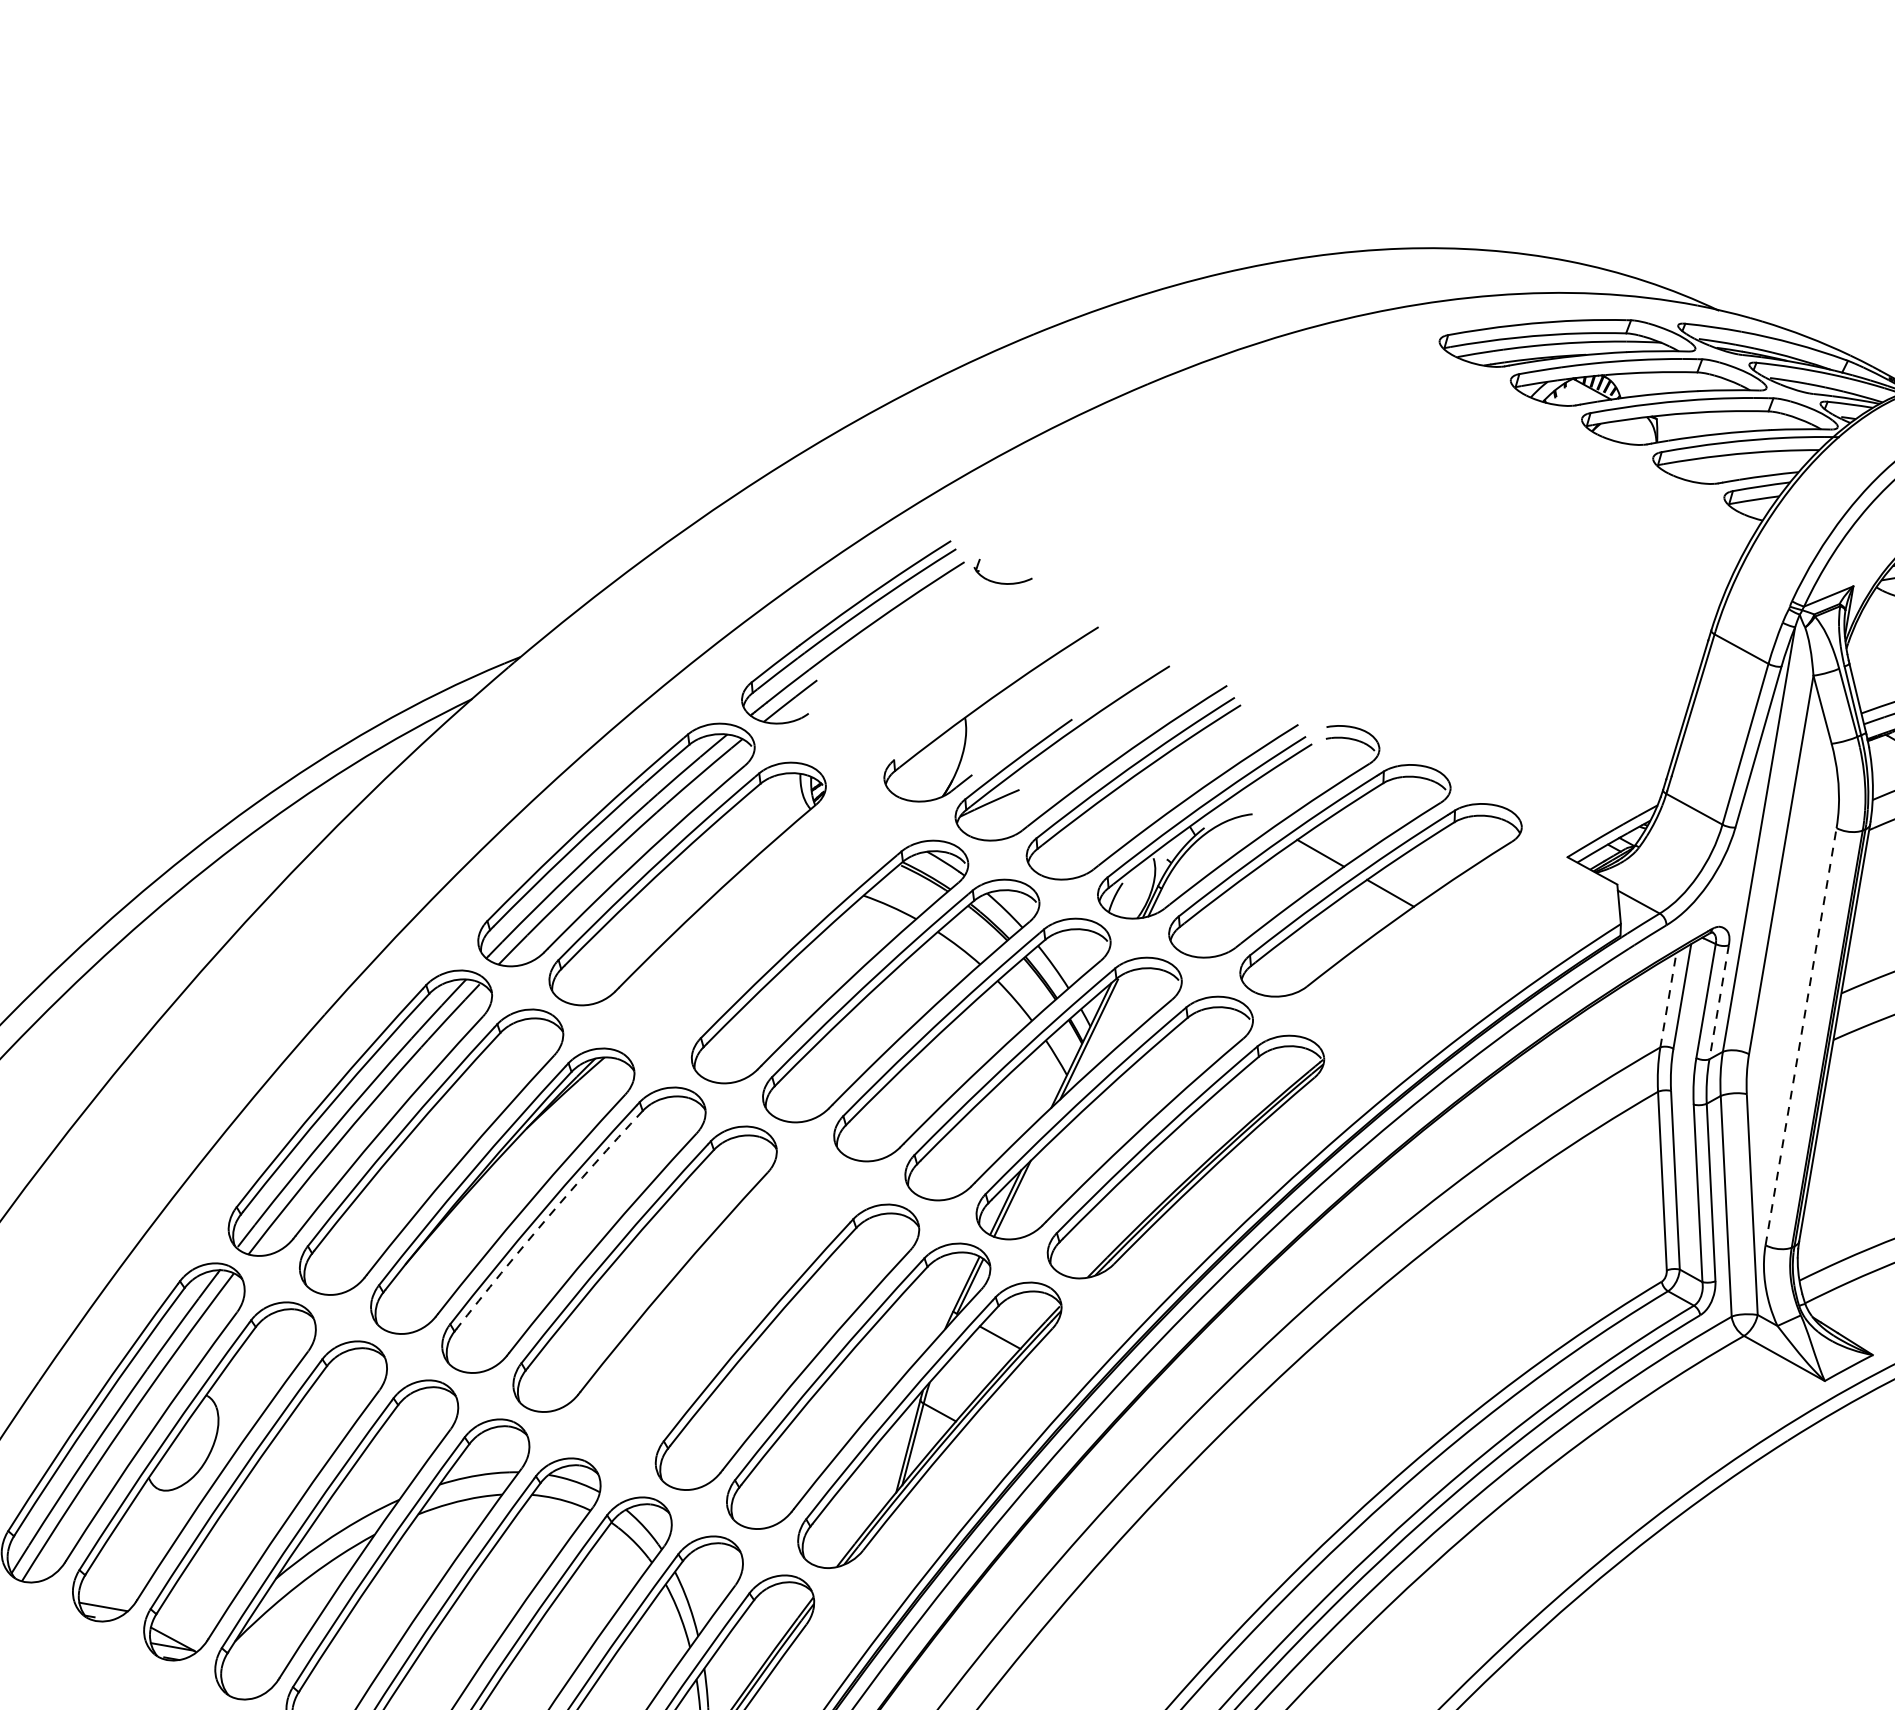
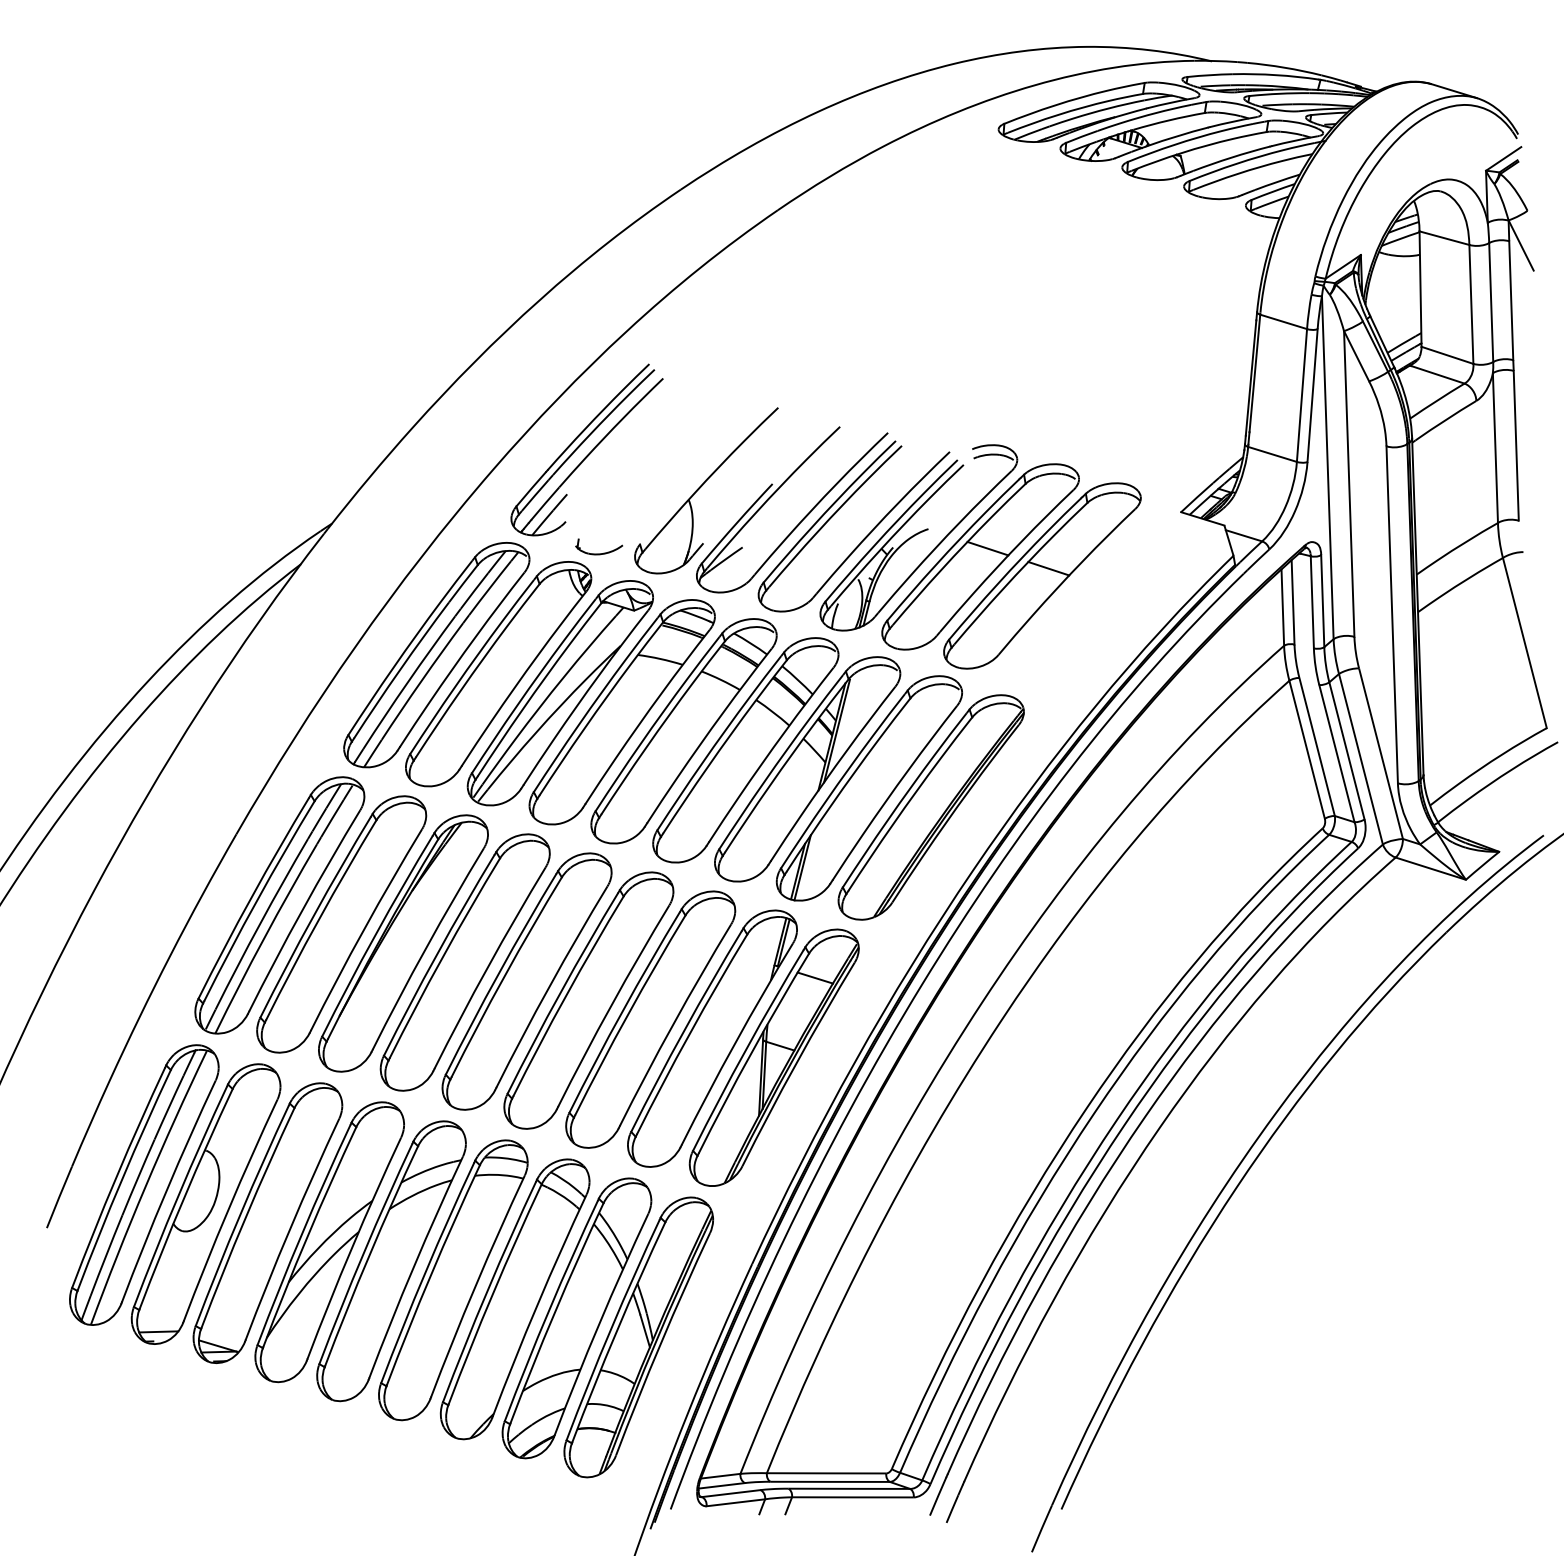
part: (1001, 582) -> (599, 553), moved
part: (757, 923) -> (559, 693), added
line: (1668, 999) -> (1282, 607), dashed -> solid
line: (1718, 1002) -> (1322, 601), dashed -> solid
line: (1801, 1036) -> (1392, 614), dashed -> solid
arc: (546, 1218) -> (442, 957), dashed -> solid
part: (715, 1307) -> (588, 1000), added

